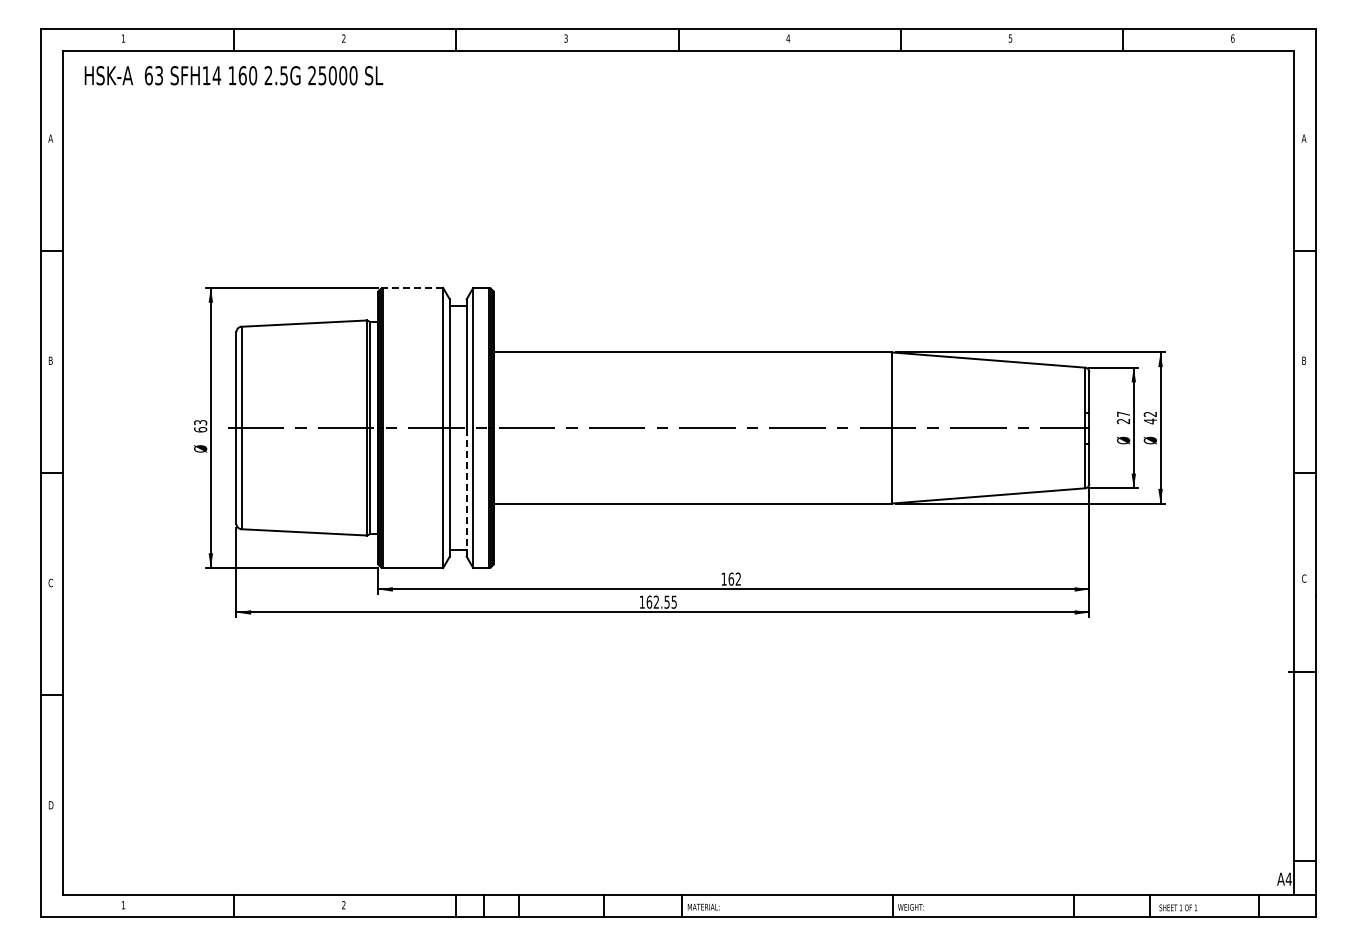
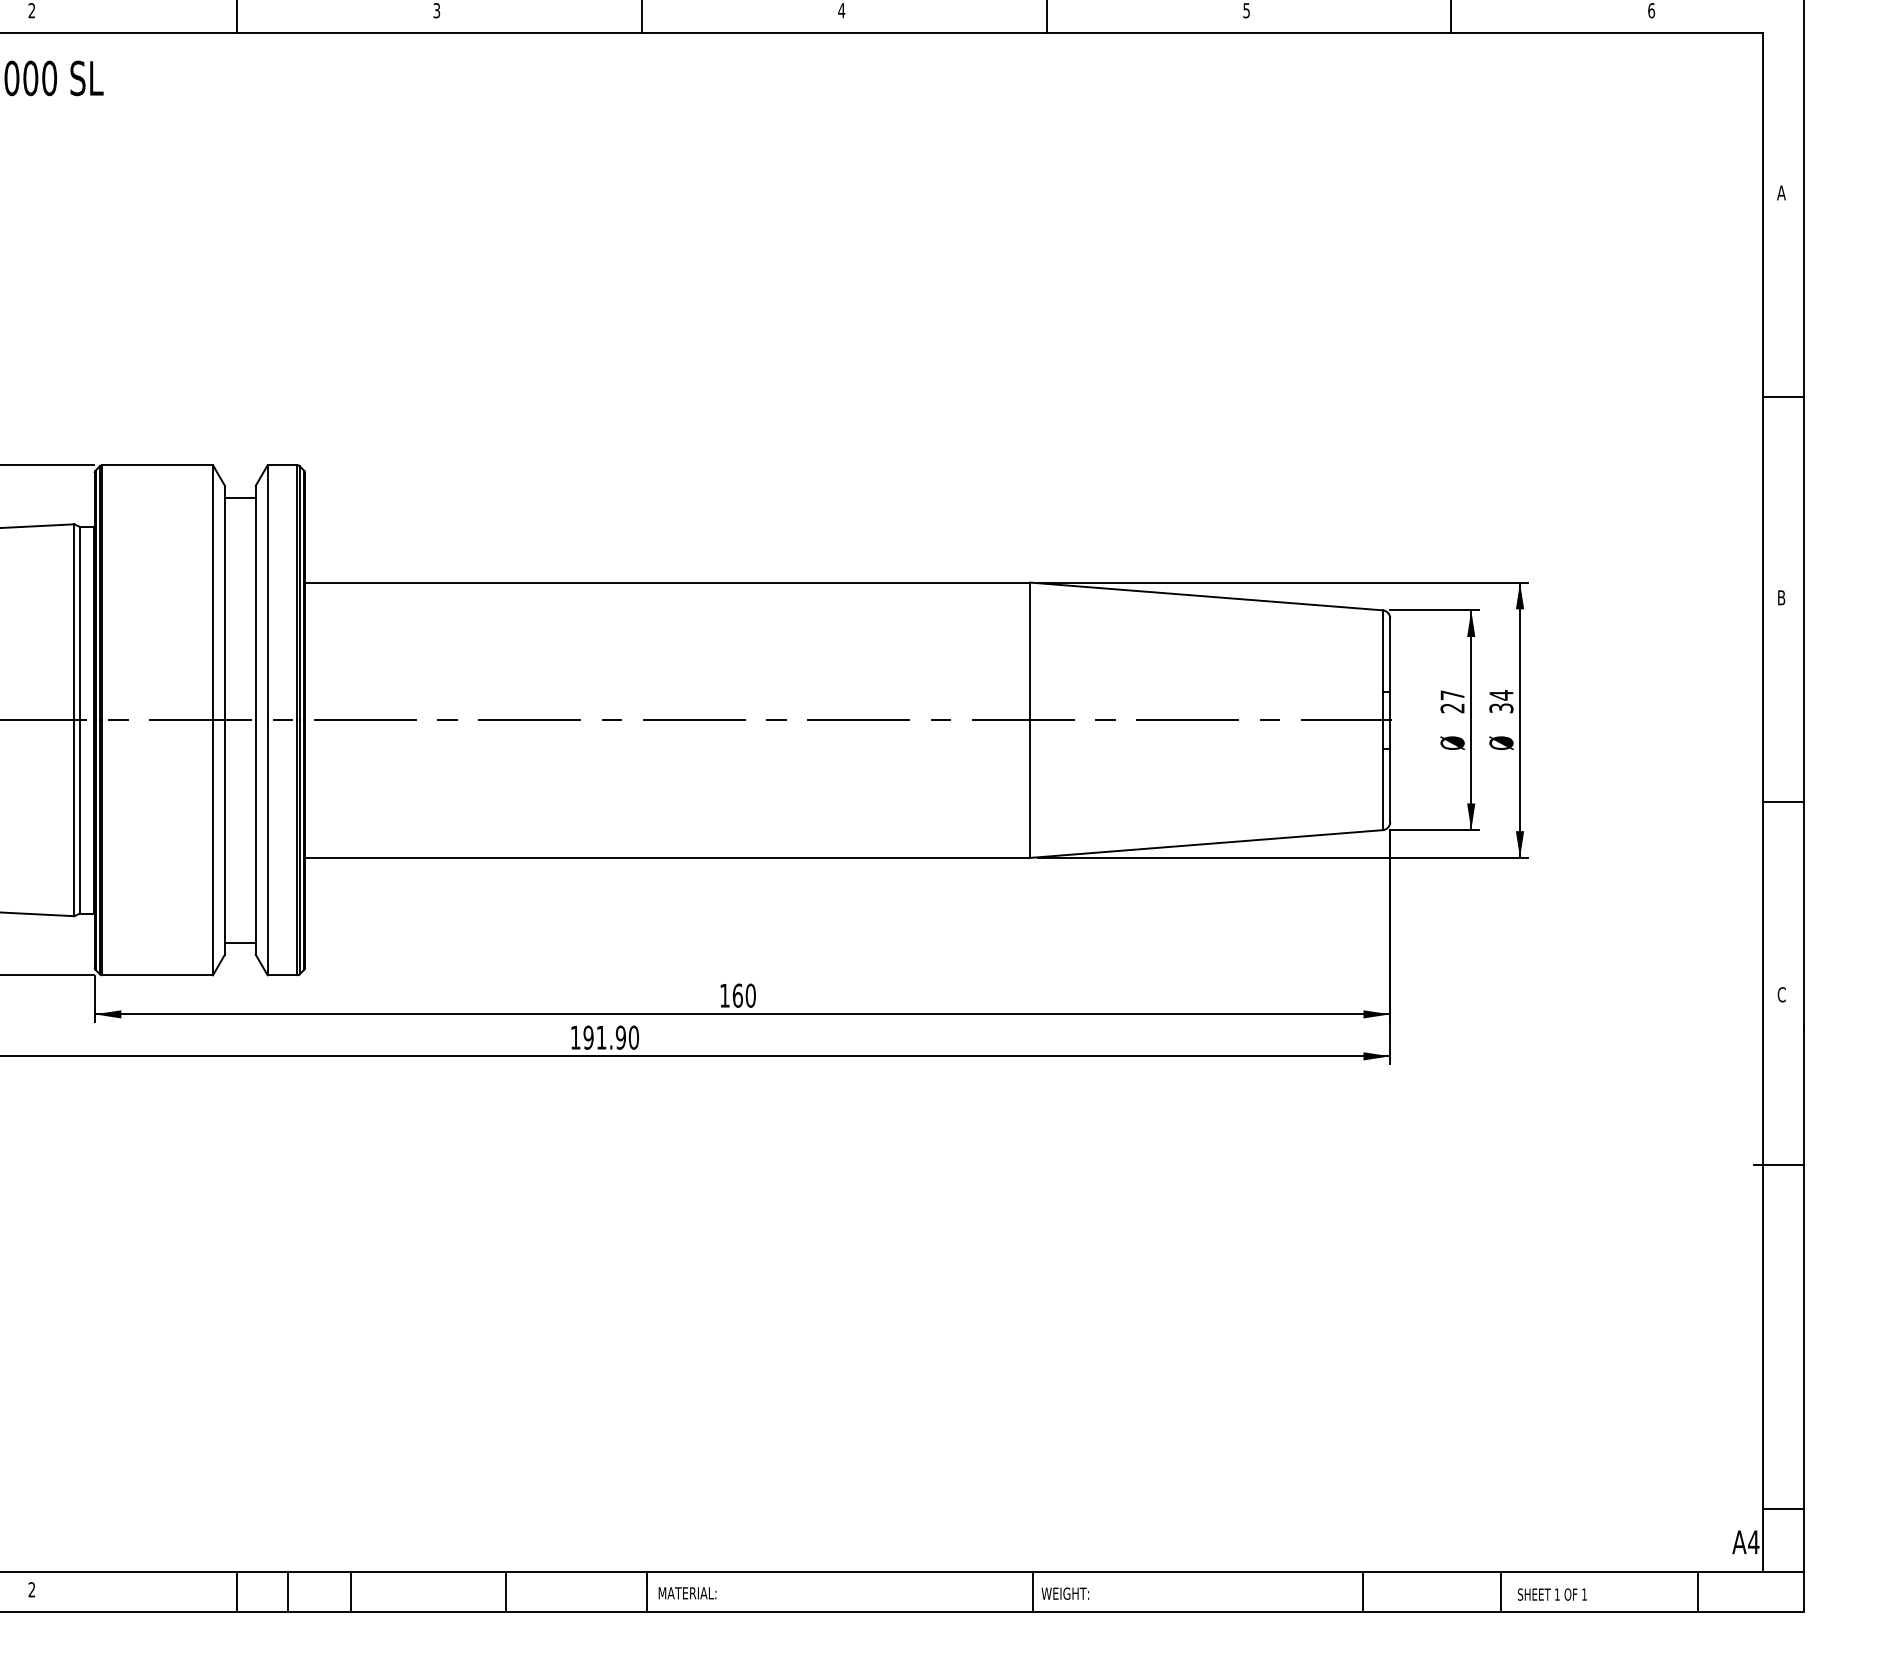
line: (412, 288) -> (157, 466), dashed -> solid
text: (1149, 417) -> (1499, 701), 42 -> 34
line: (466, 491) -> (255, 835), dashed -> solid
text: (738, 578) -> (750, 994), 162 -> 160
text: (661, 601) -> (610, 1036), 162.55 -> 191.90

